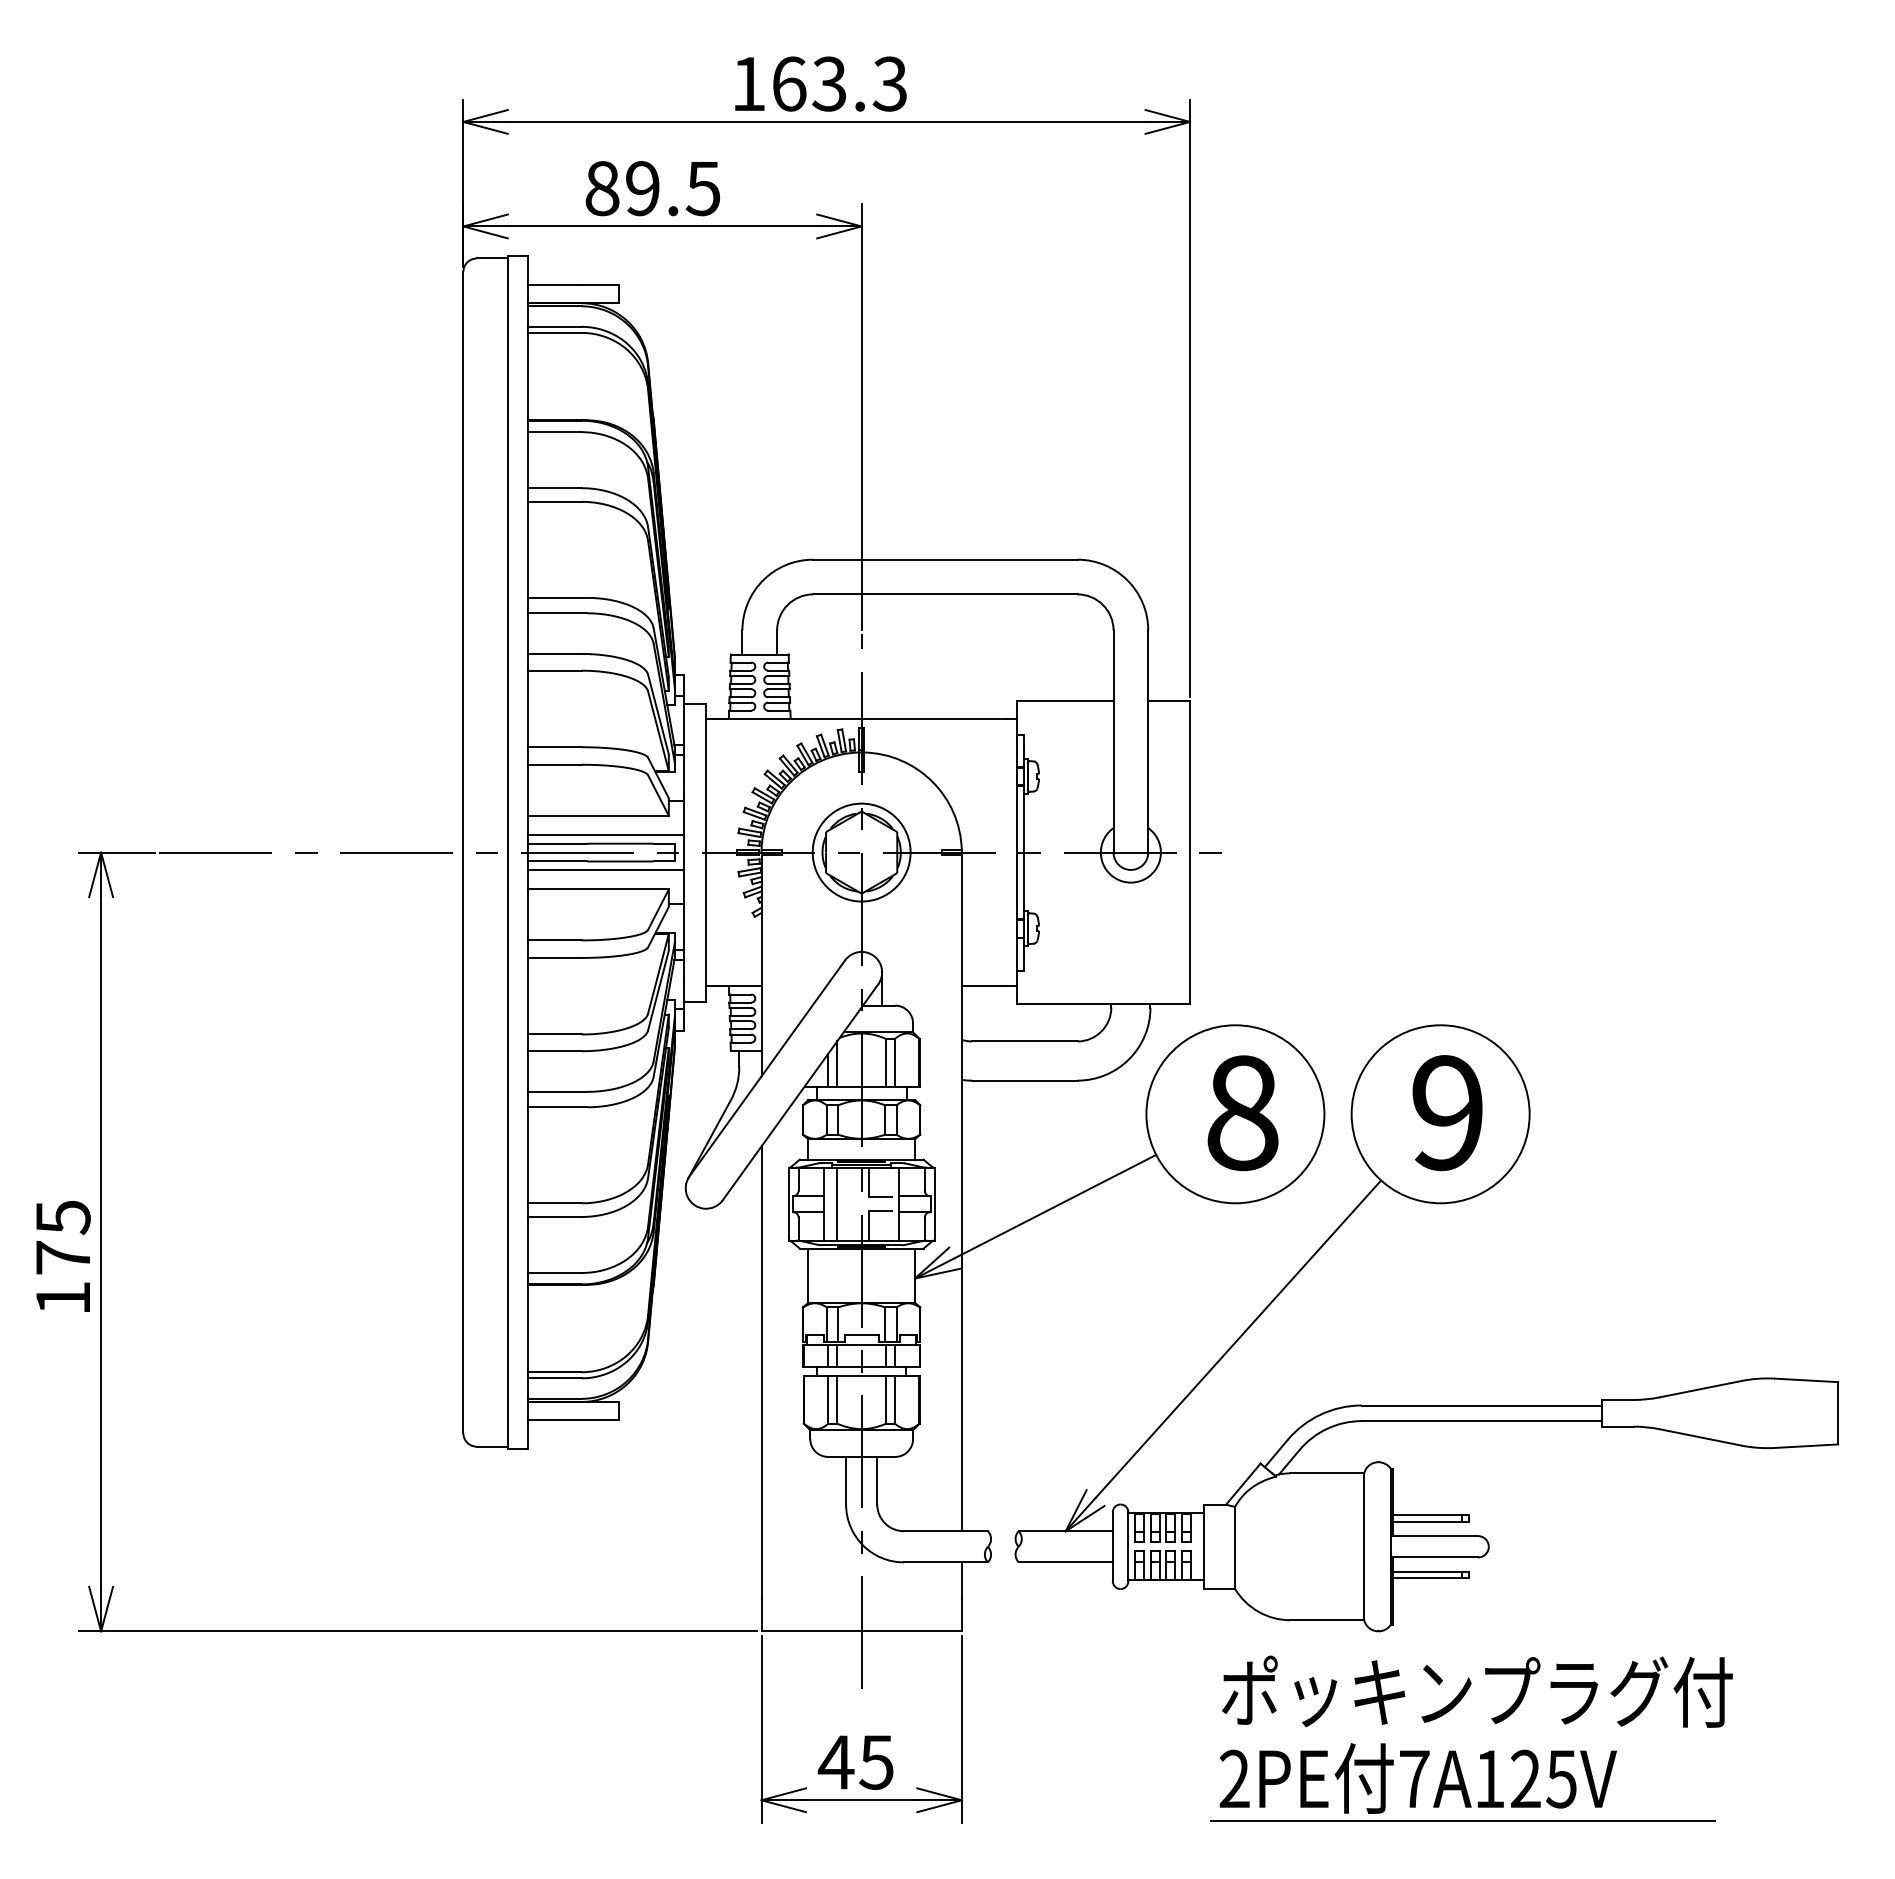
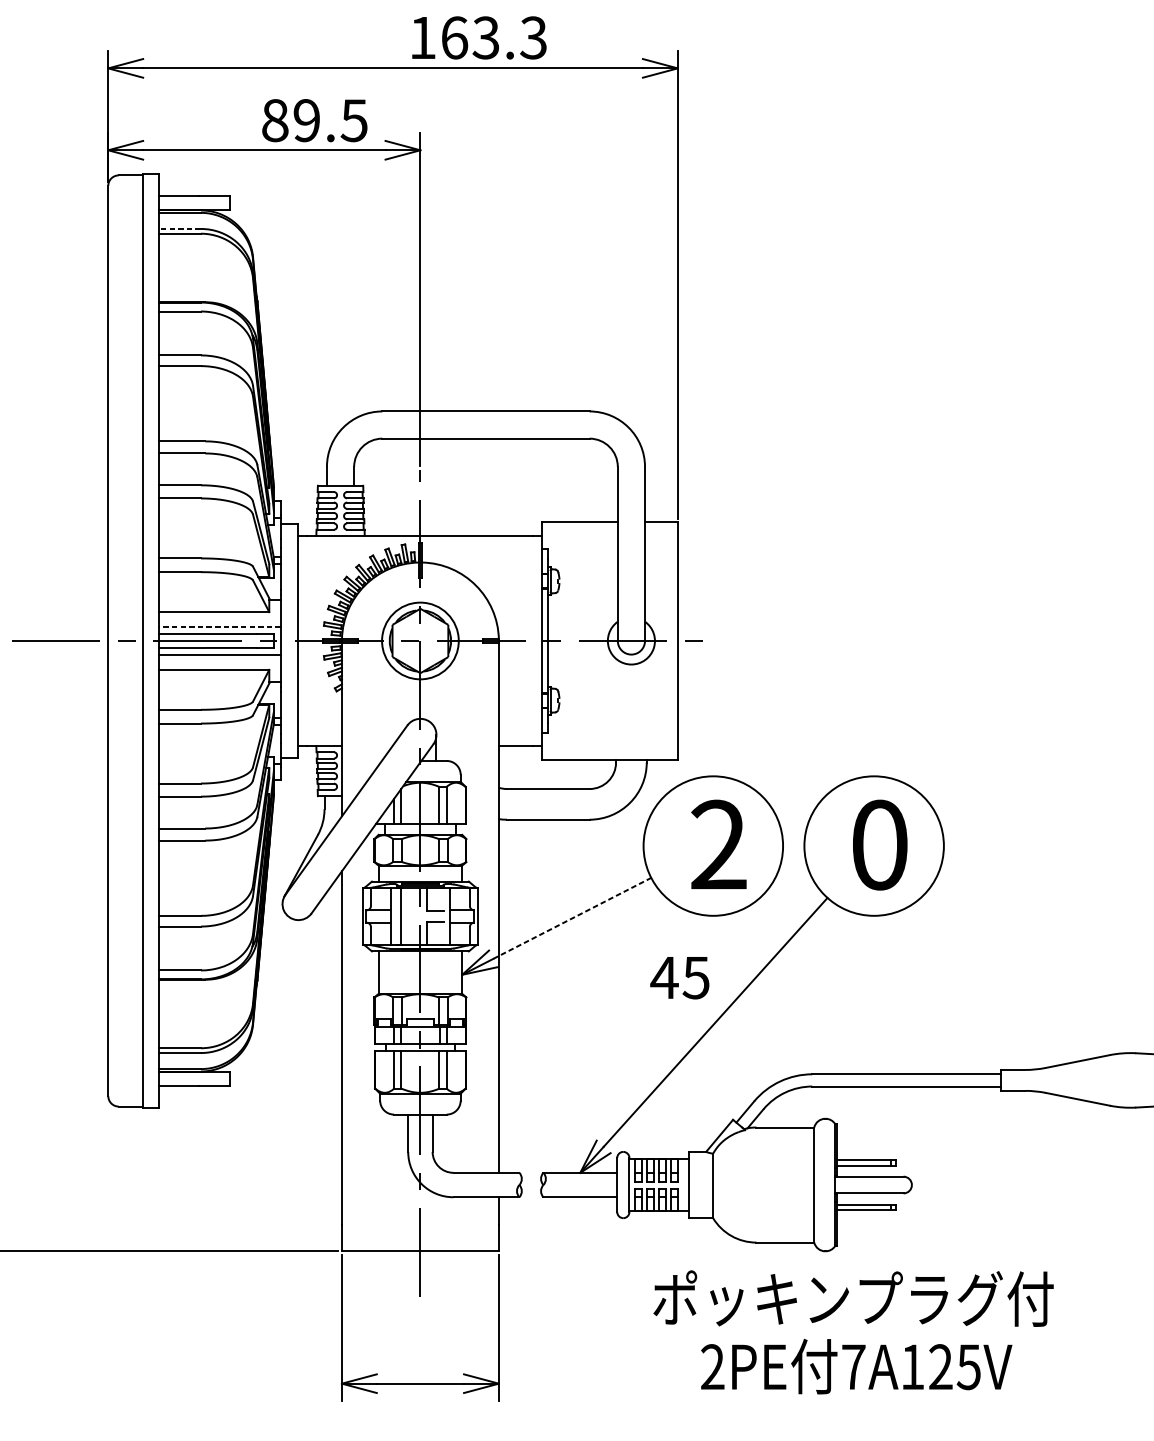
text: (820, 83) -> (479, 37), moved
text: (652, 188) -> (314, 120), moved
line: (554, 326) -> (179, 228), solid -> dashed
line: (605, 834) -> (219, 626), solid -> dashed
text: (1242, 1113) -> (718, 845), 8 -> 2
text: (1447, 1113) -> (879, 845), 9 -> 0
line: (1055, 1206) -> (572, 918), solid -> dashed
text: (1477, 1691) -> (853, 1298), moved
text: (855, 1762) -> (679, 977), moved
line: (1462, 1821) -> (891, 1400), removed

